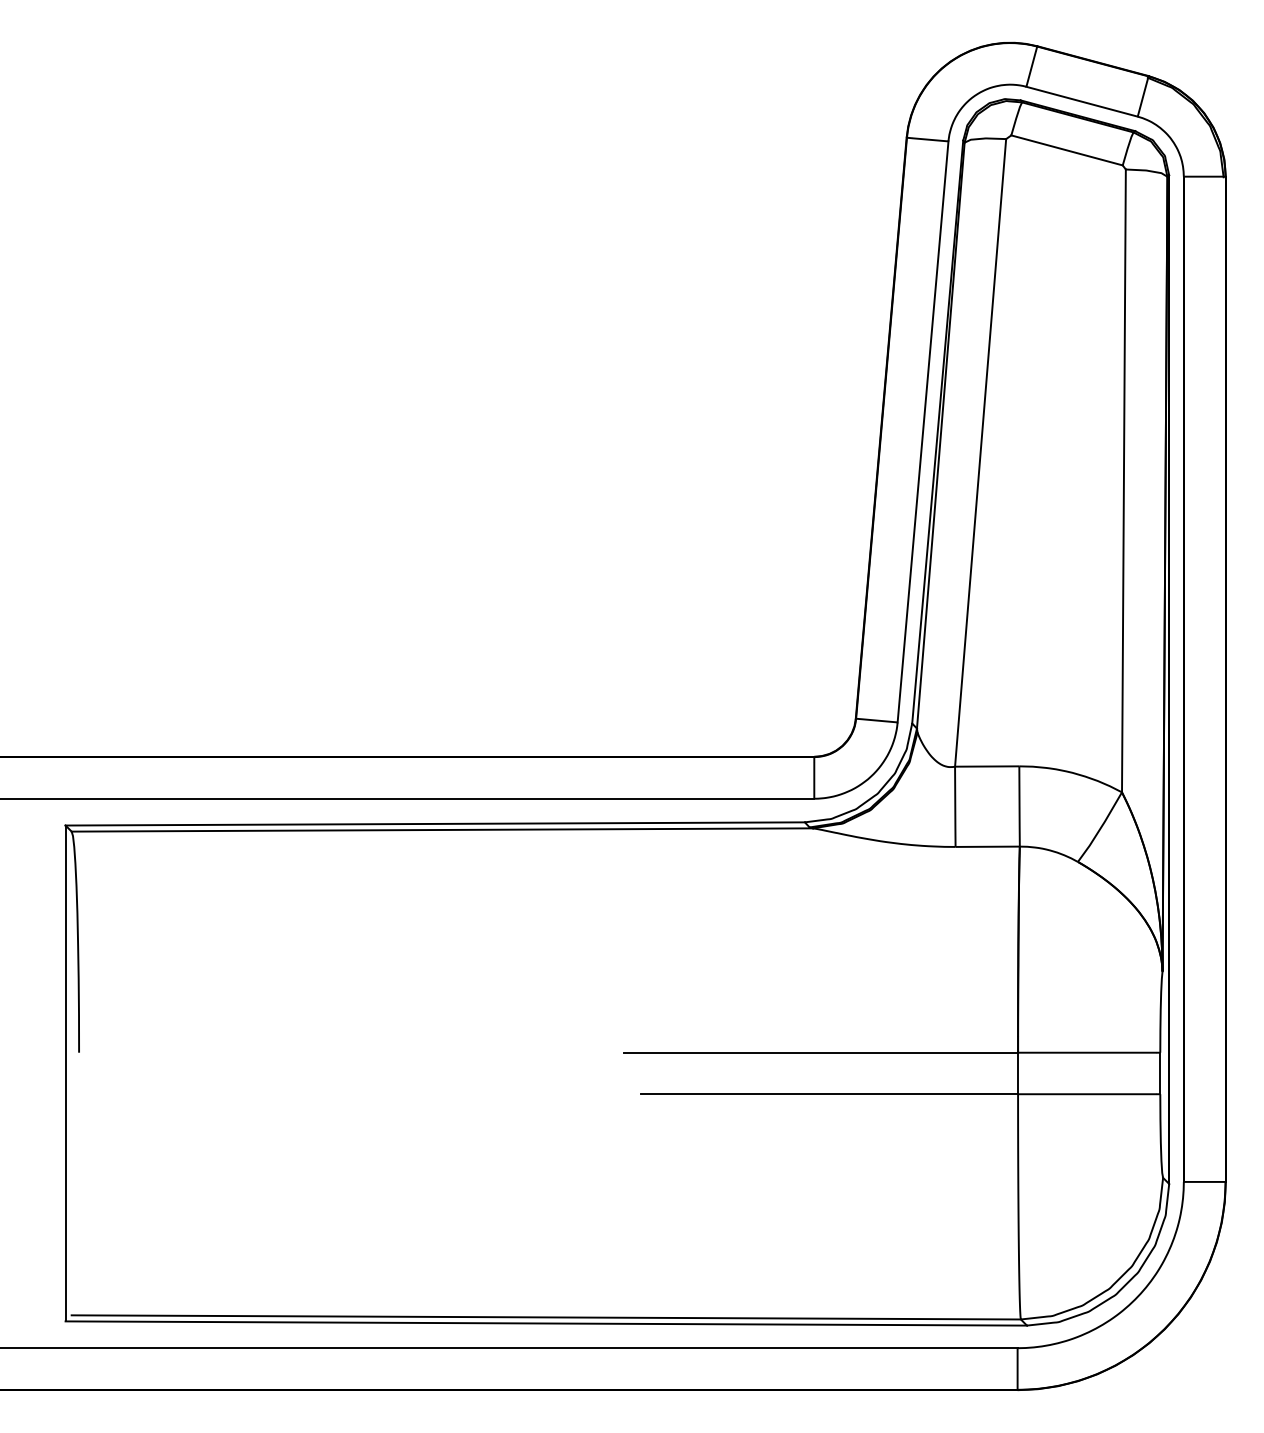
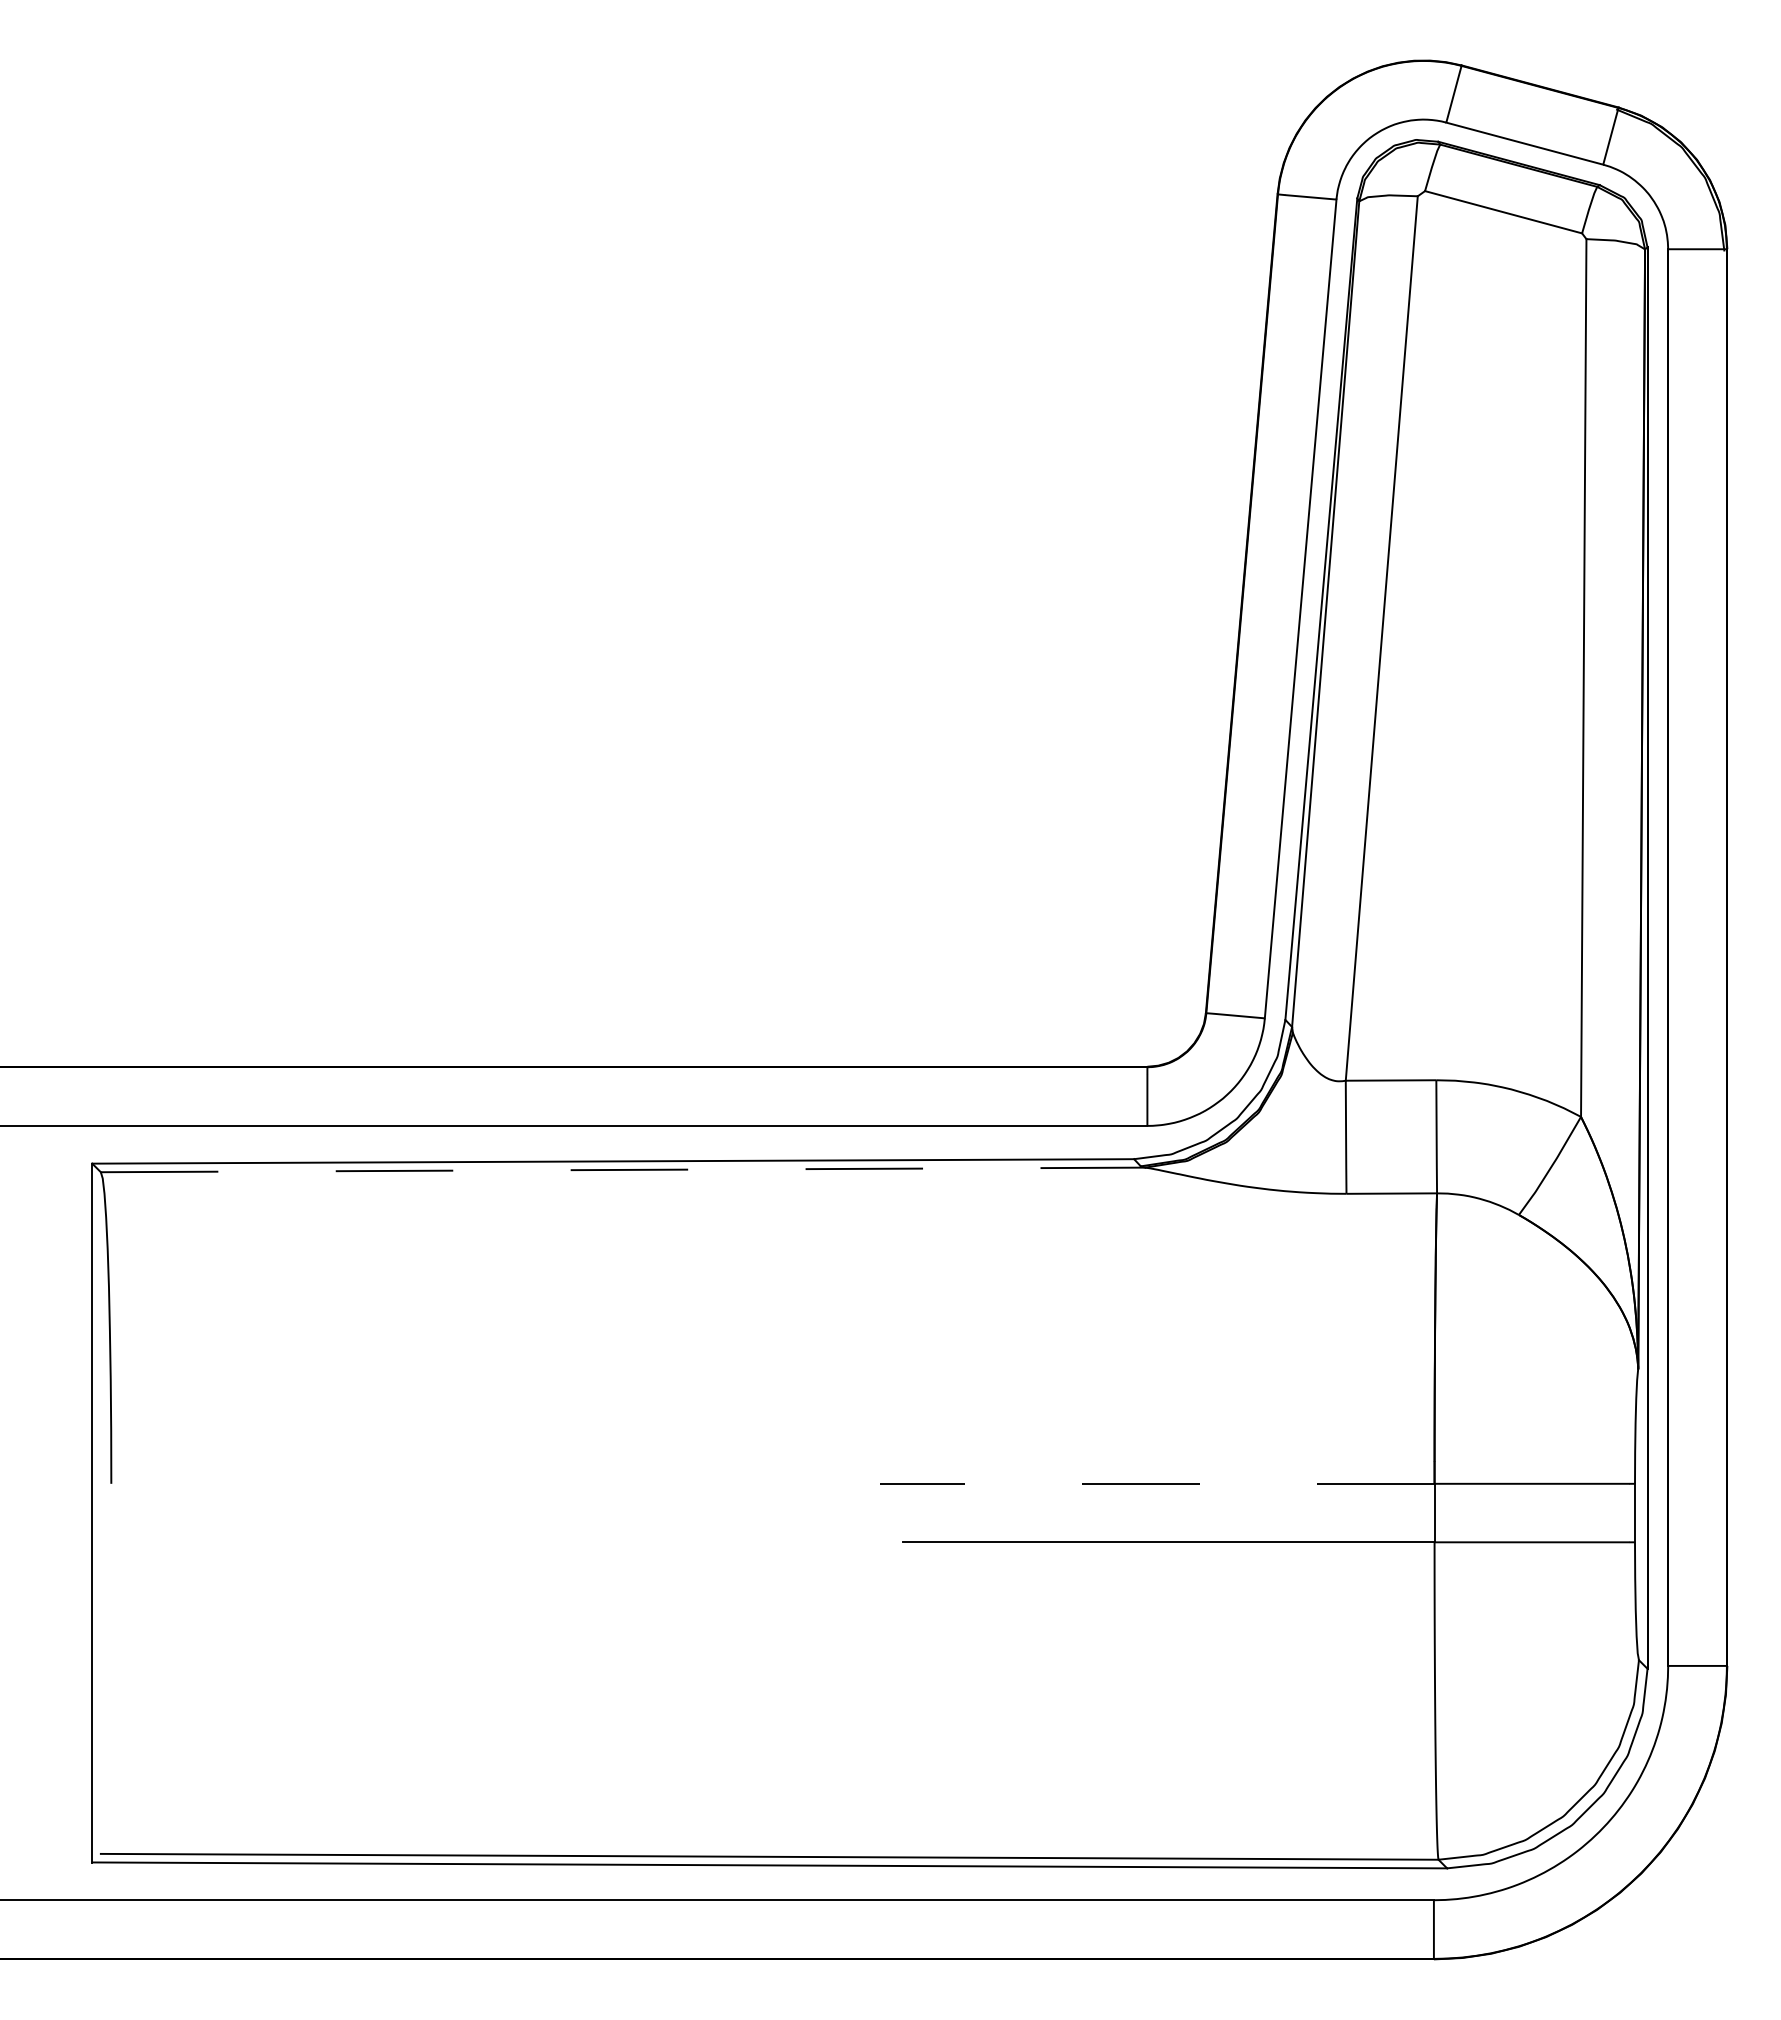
line: (442, 829) -> (623, 1169), solid -> dashed
line: (820, 1052) -> (1156, 1483), solid -> dashed

